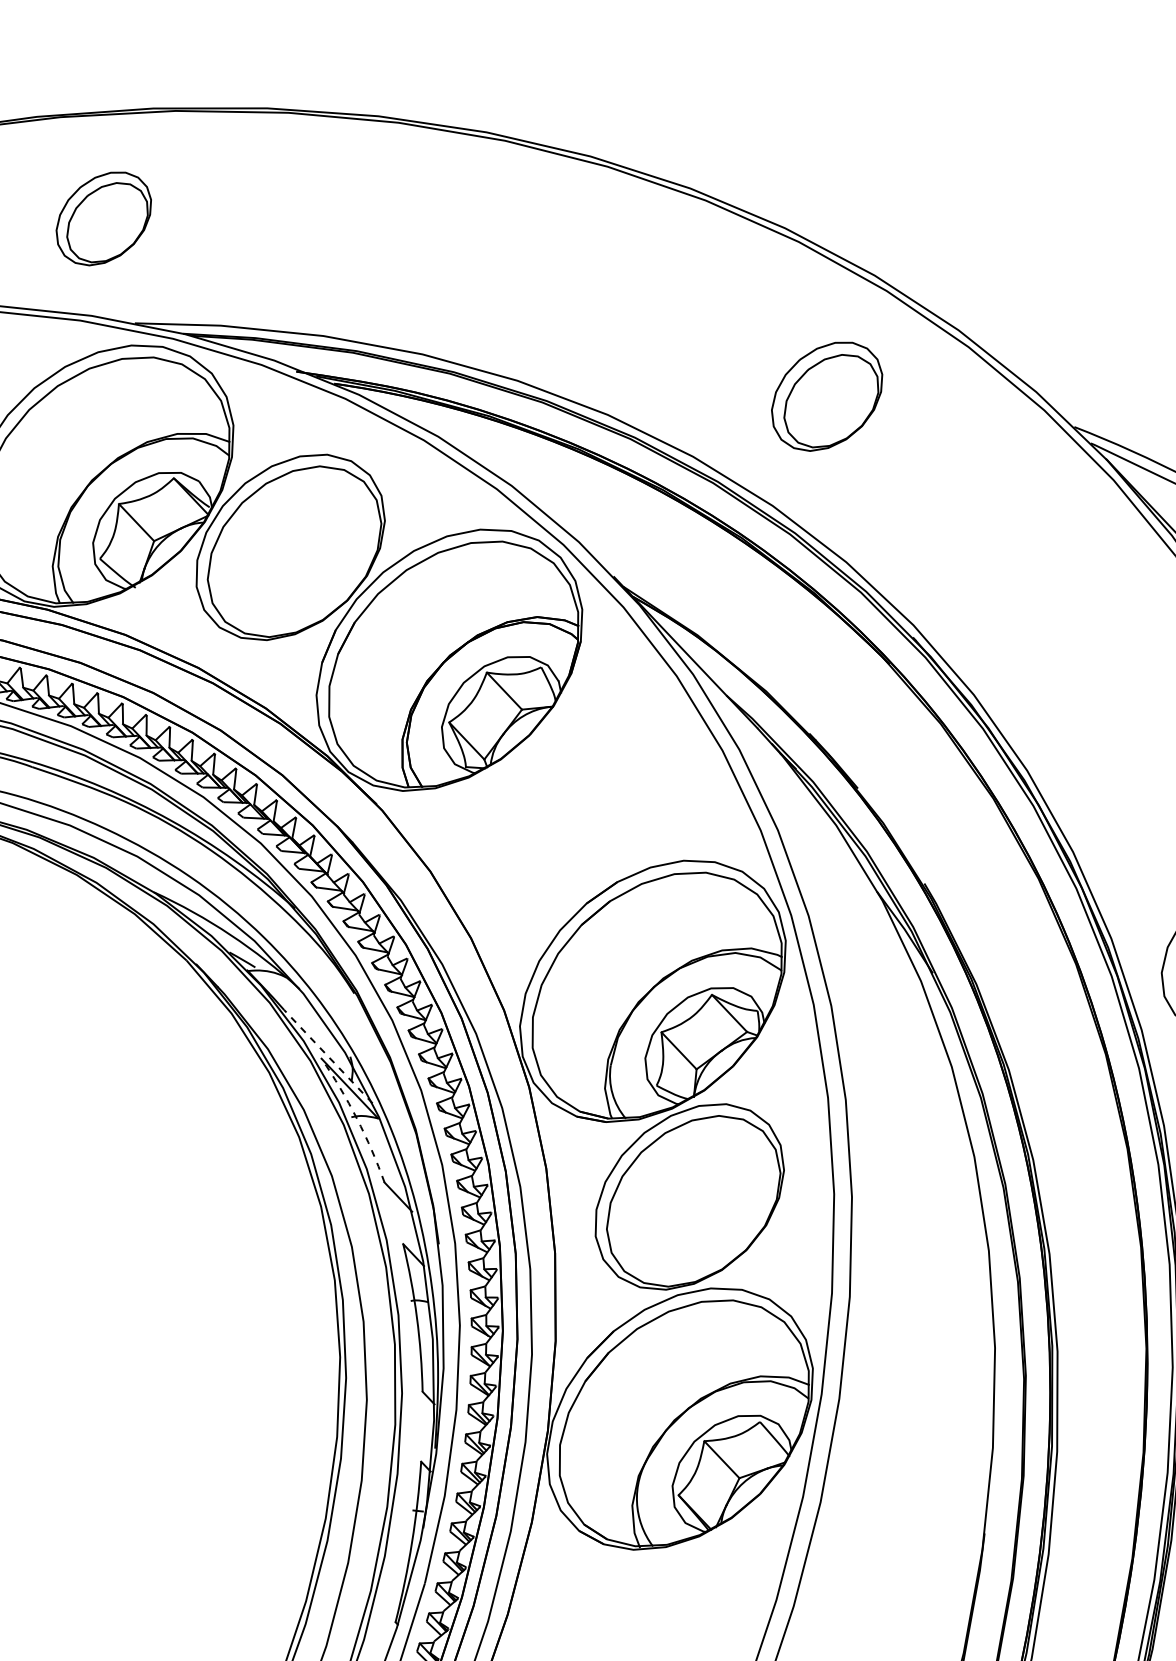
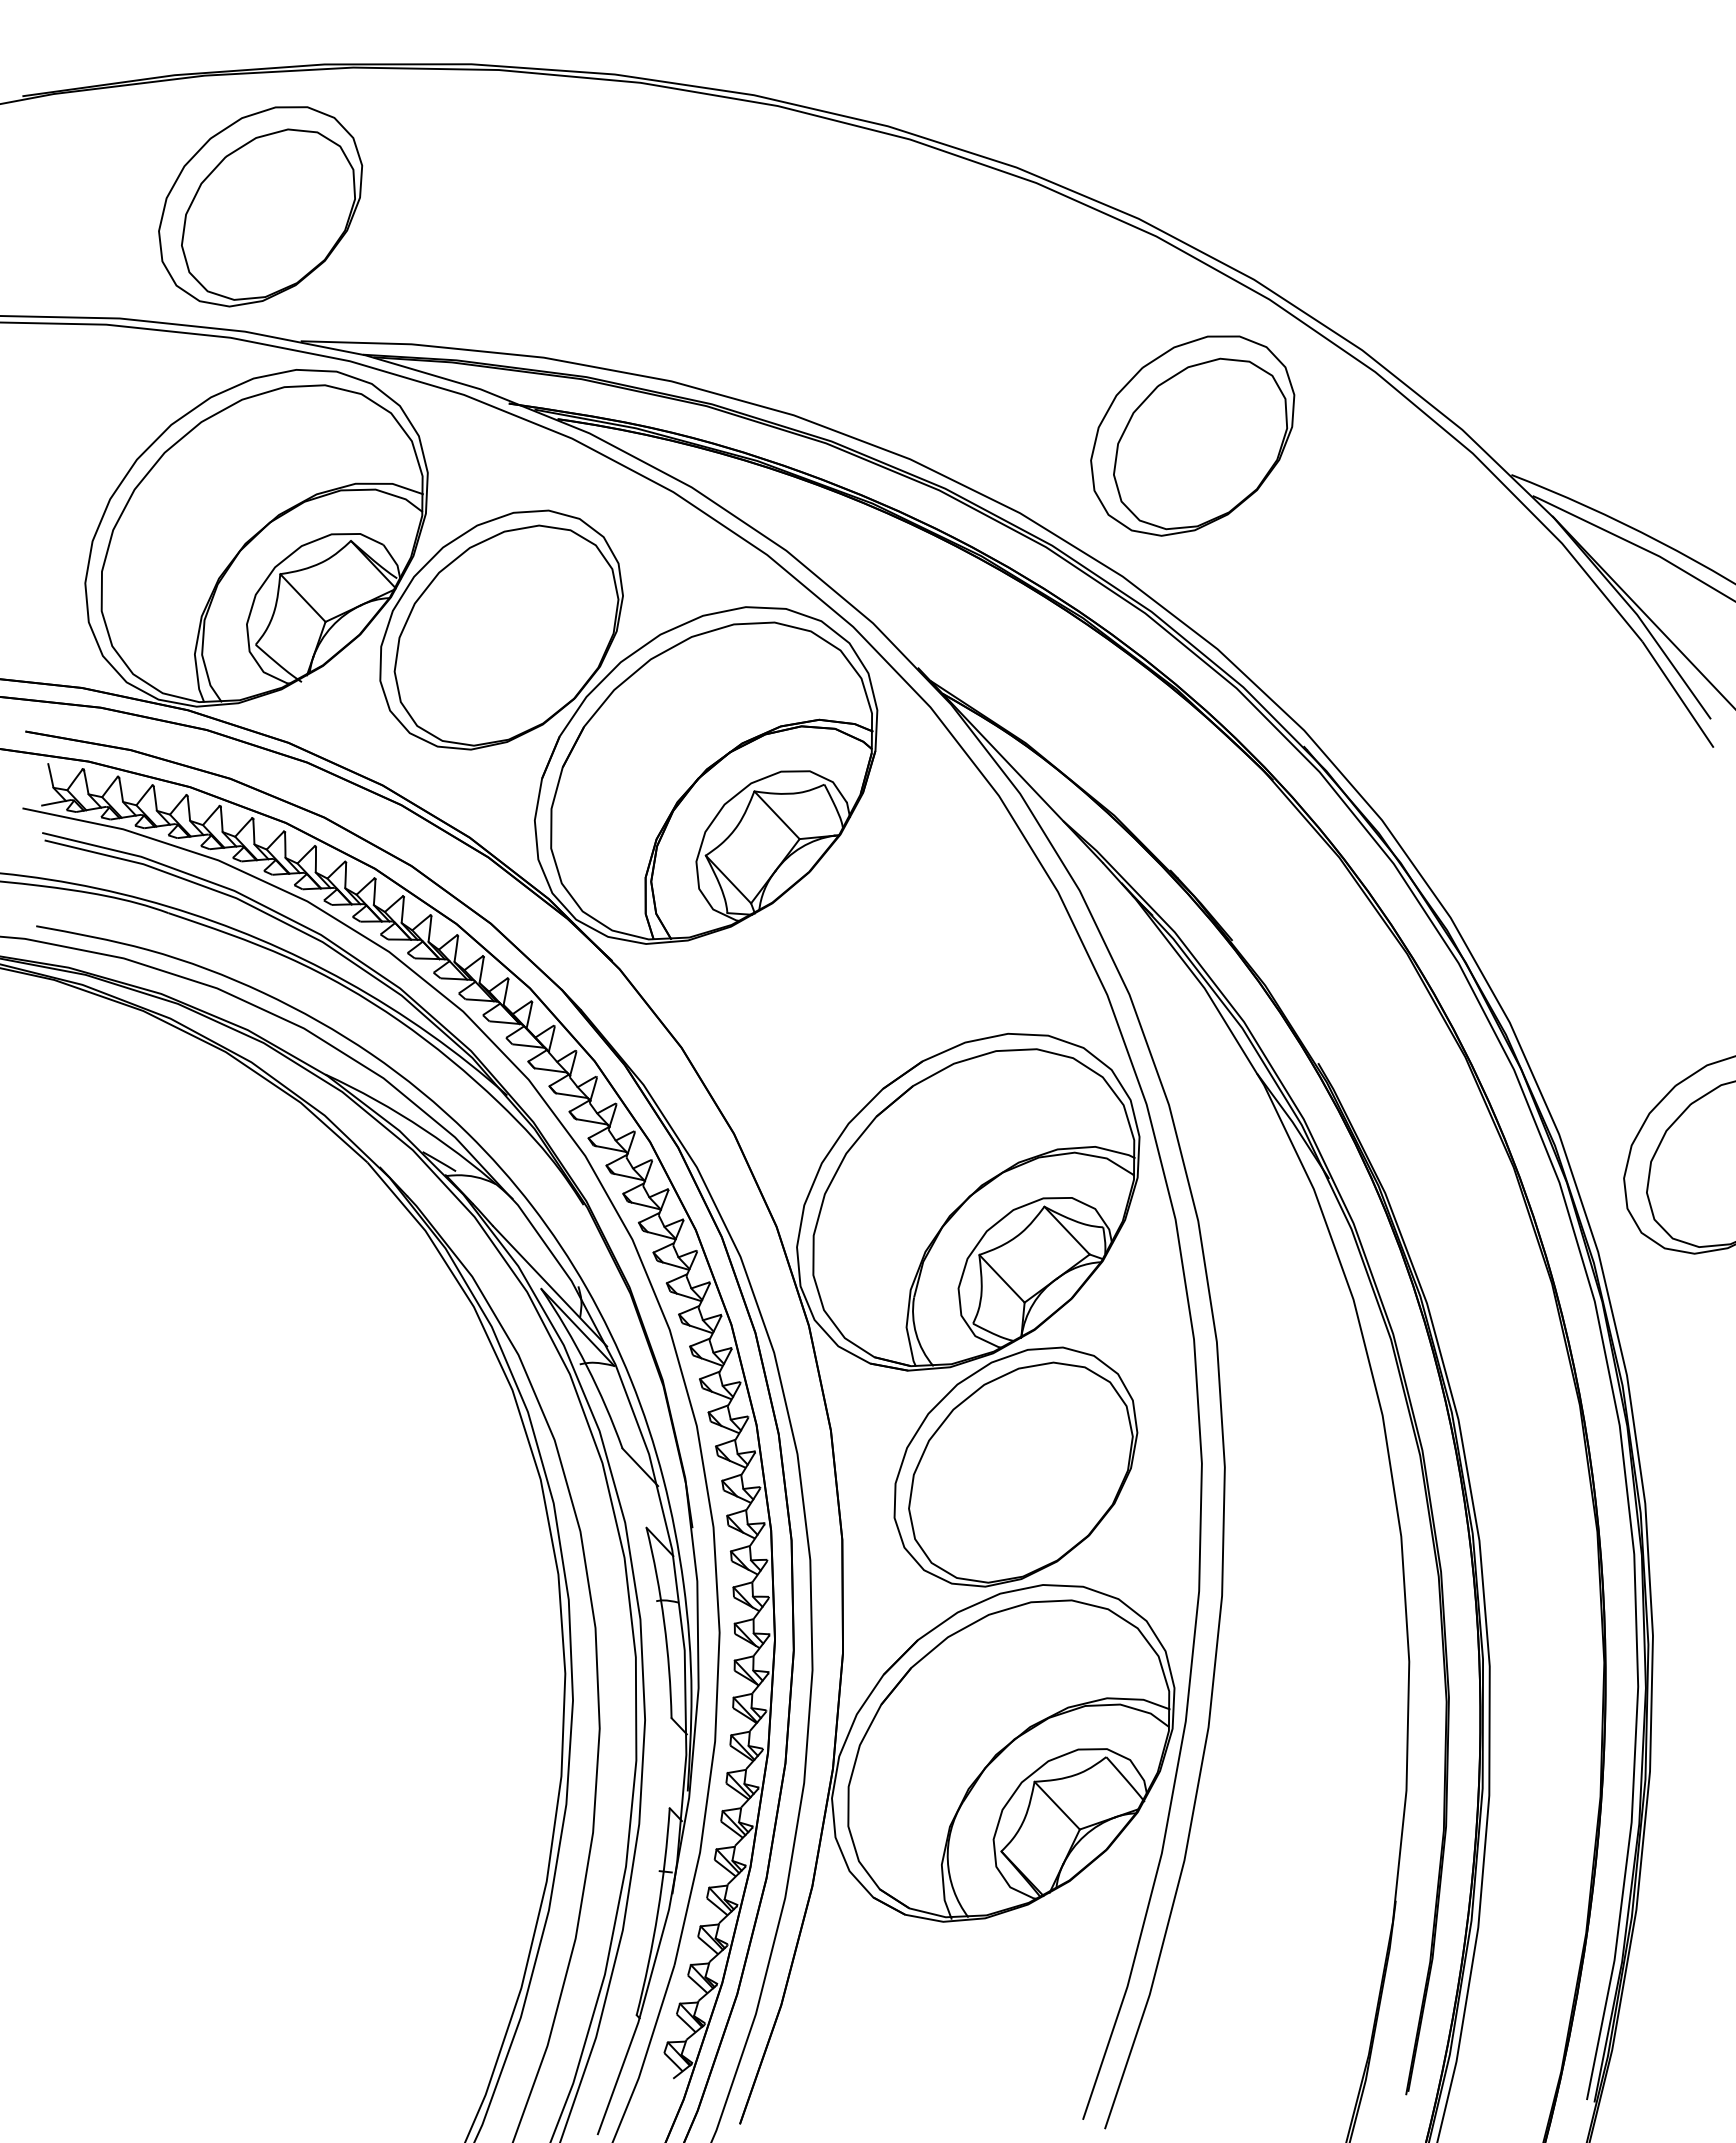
part: (103, 218) -> (260, 206), size x1.67
part: (826, 396) -> (1192, 435), size x1.43
line: (328, 1056) -> (550, 1286), dashed -> solid
arc: (356, 1118) -> (586, 1366), dashed -> solid

